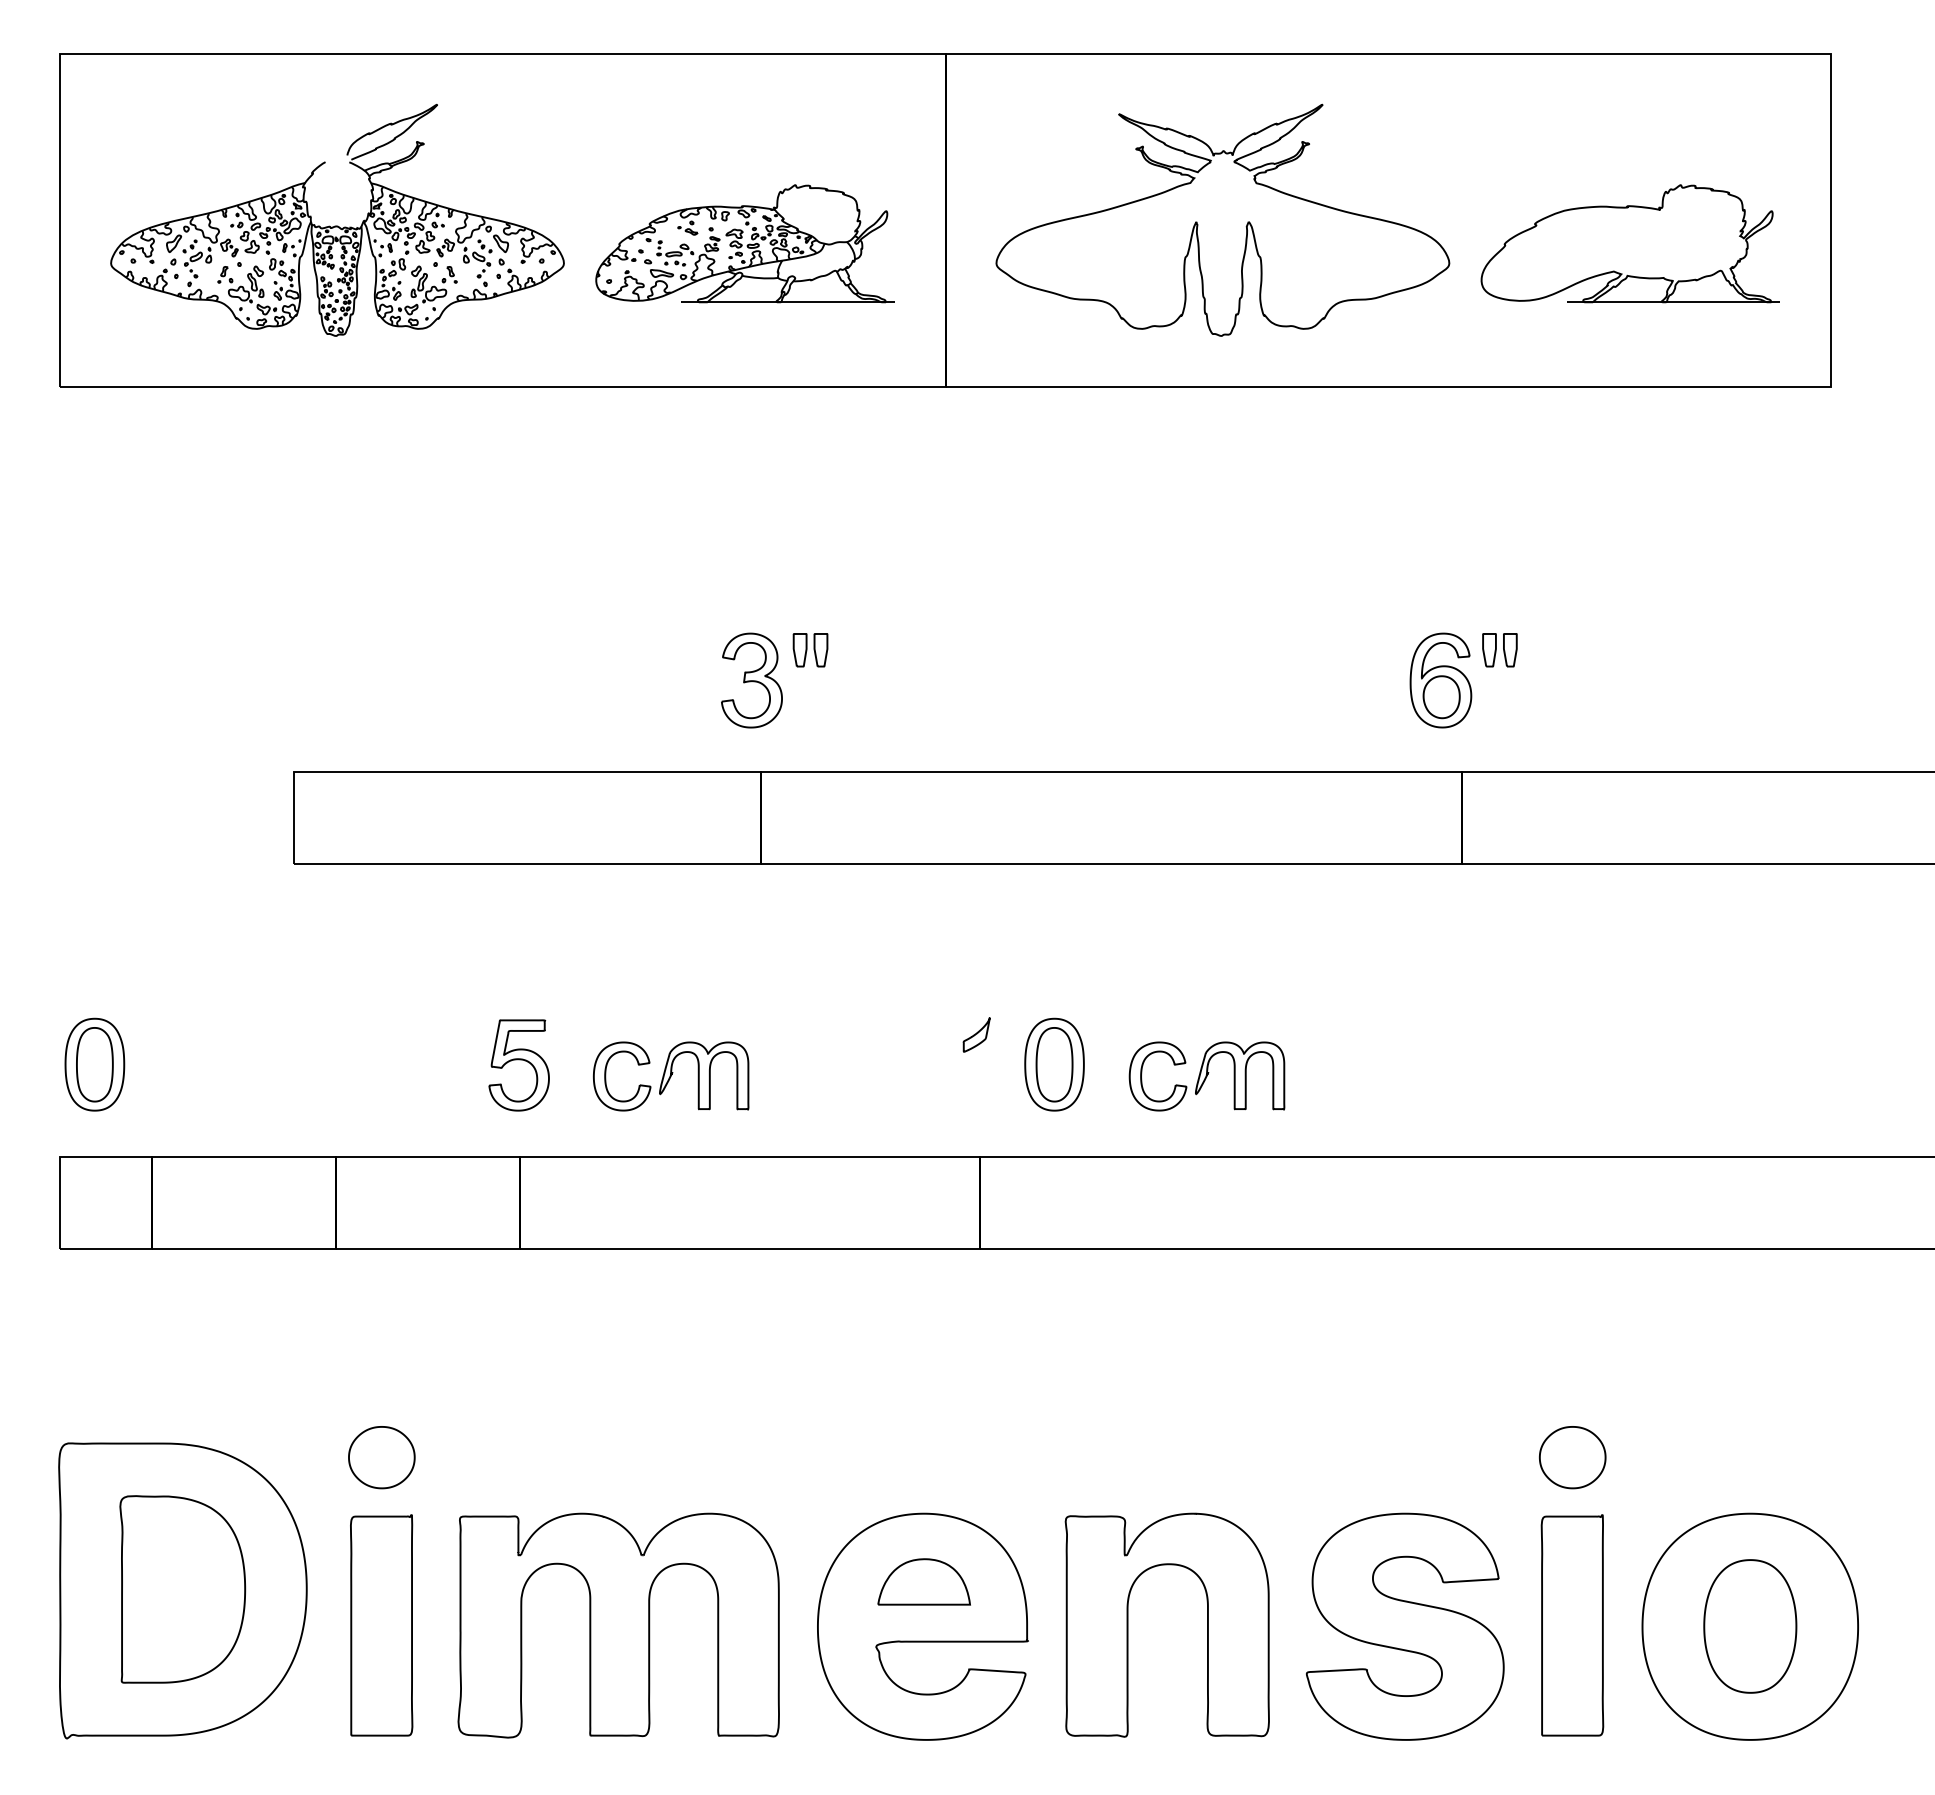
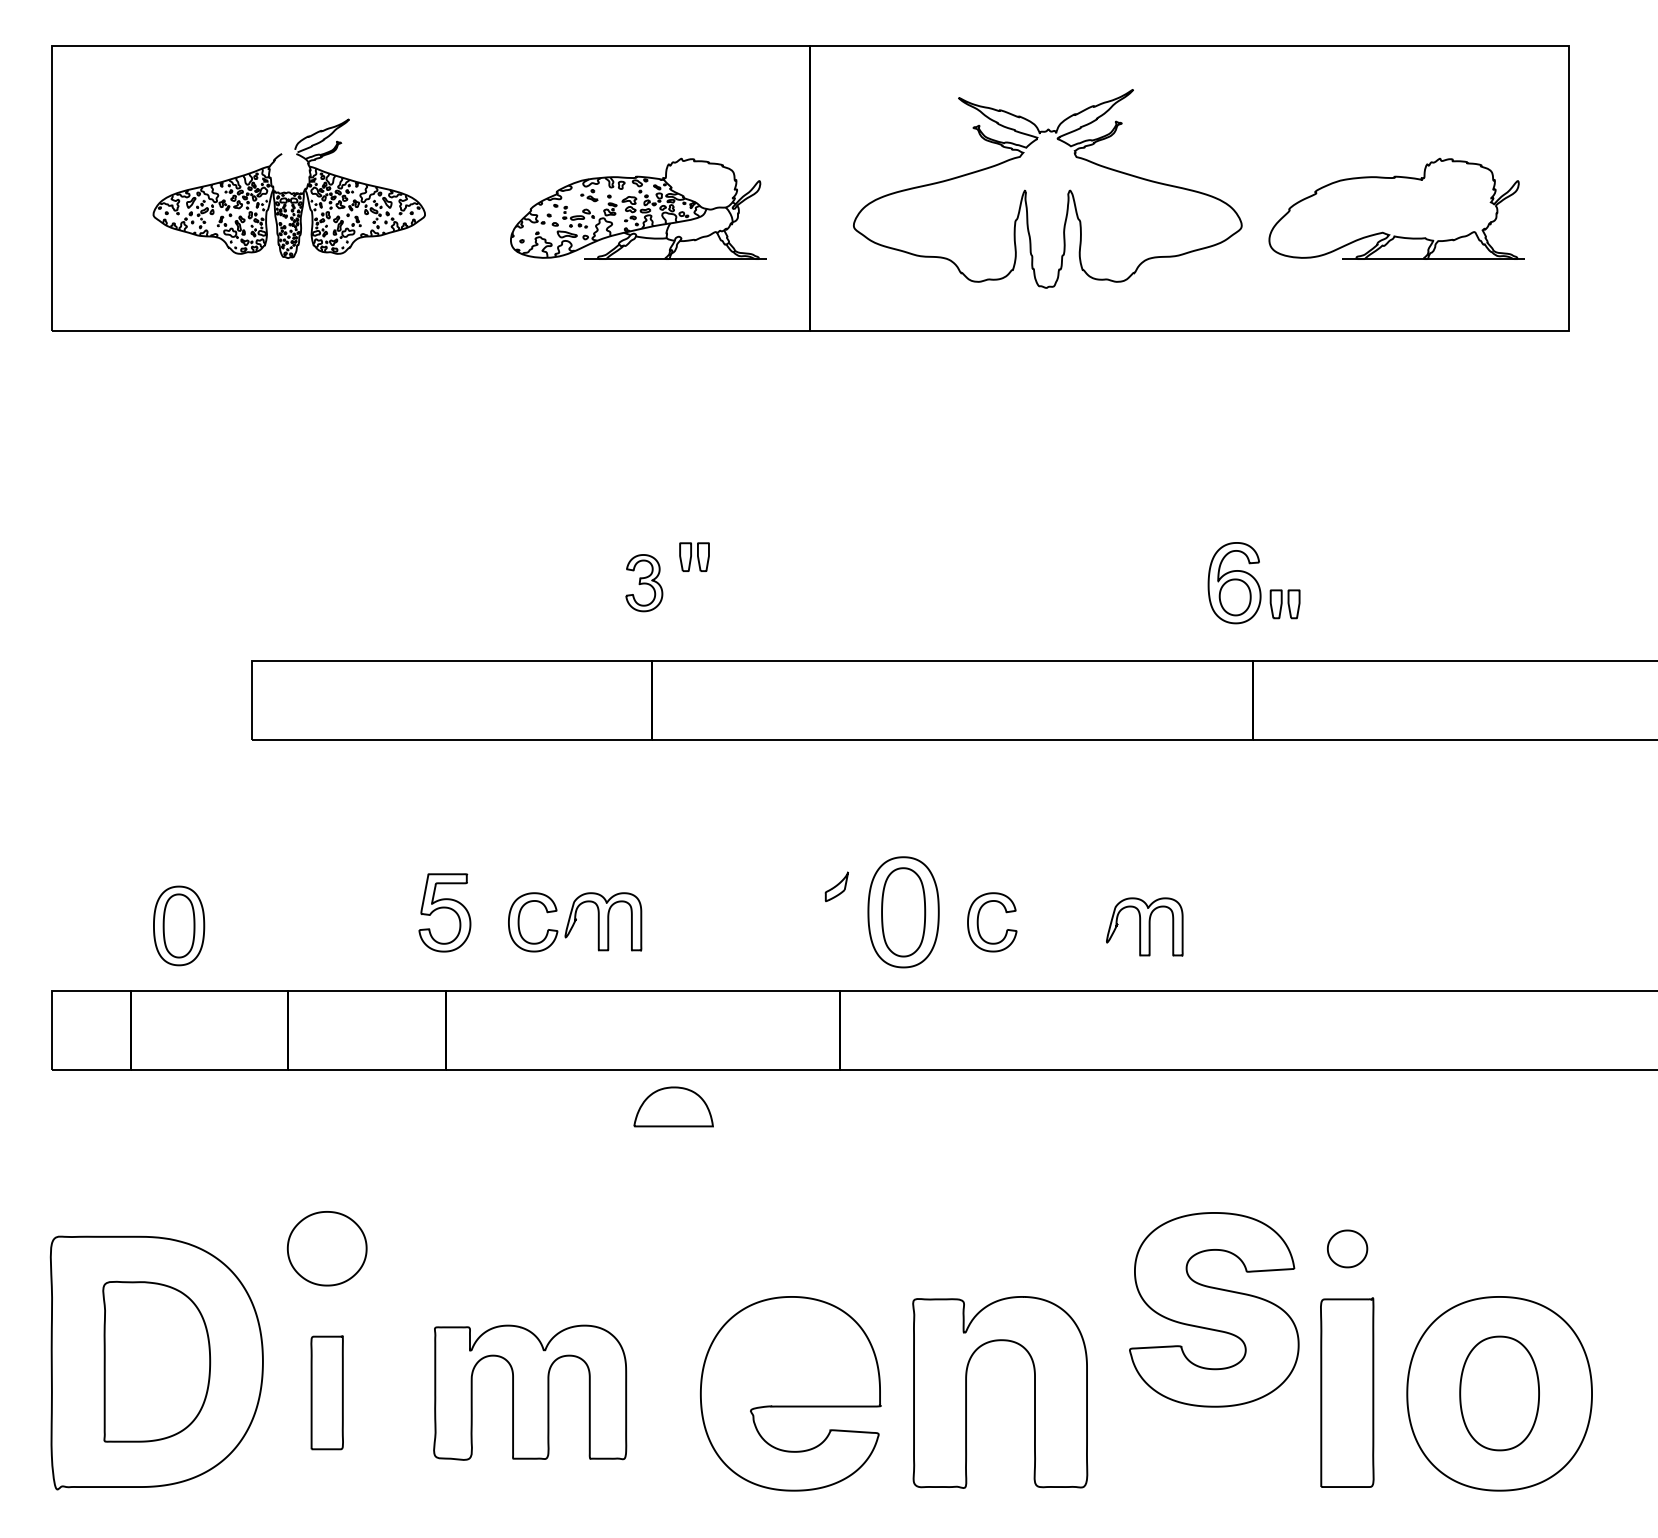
part: (337, 219) -> (289, 188), size x0.7
part: (1499, 650) -> (1284, 604), moved
part: (751, 680) -> (643, 583), size x0.7
part: (94, 1064) -> (178, 925), moved
part: (1054, 1064) -> (903, 912), size x1.4
part: (1240, 1075) -> (1145, 926), moved
part: (381, 1457) -> (326, 1248), size x1.4
part: (1572, 1457) -> (1347, 1248), size x0.7
part: (923, 1581) -> (673, 1106), moved
part: (381, 1625) -> (326, 1392), size x0.6
part: (618, 1625) -> (530, 1392), size x0.7
part: (1405, 1626) -> (1214, 1309), moved

